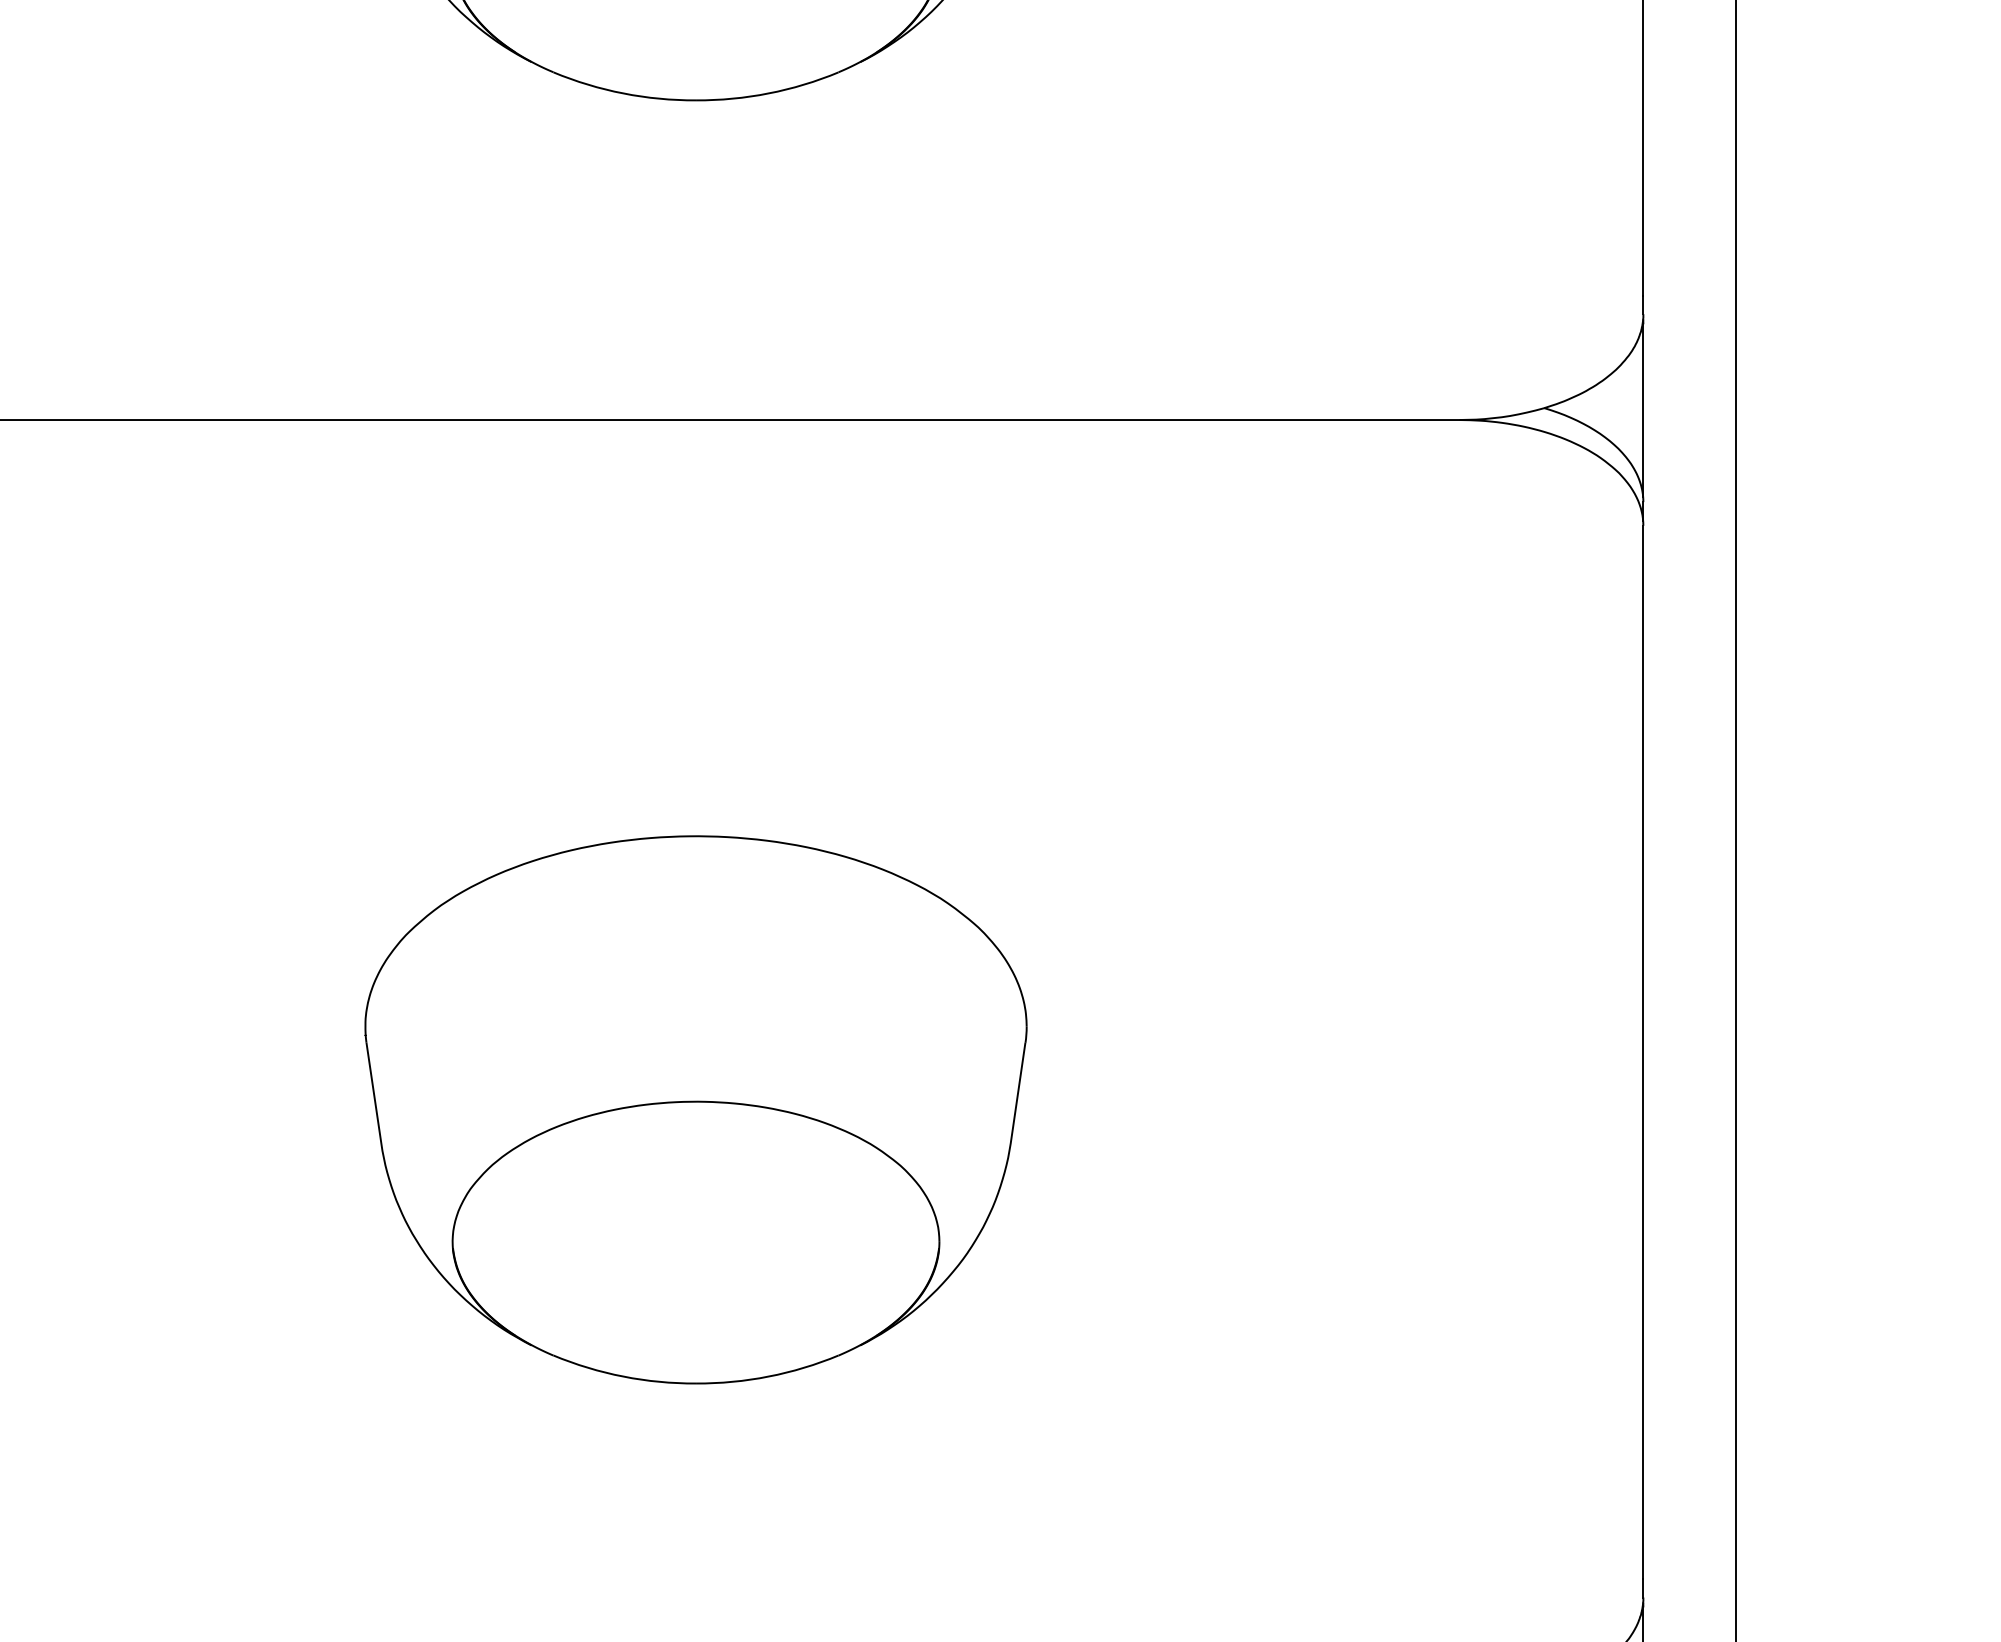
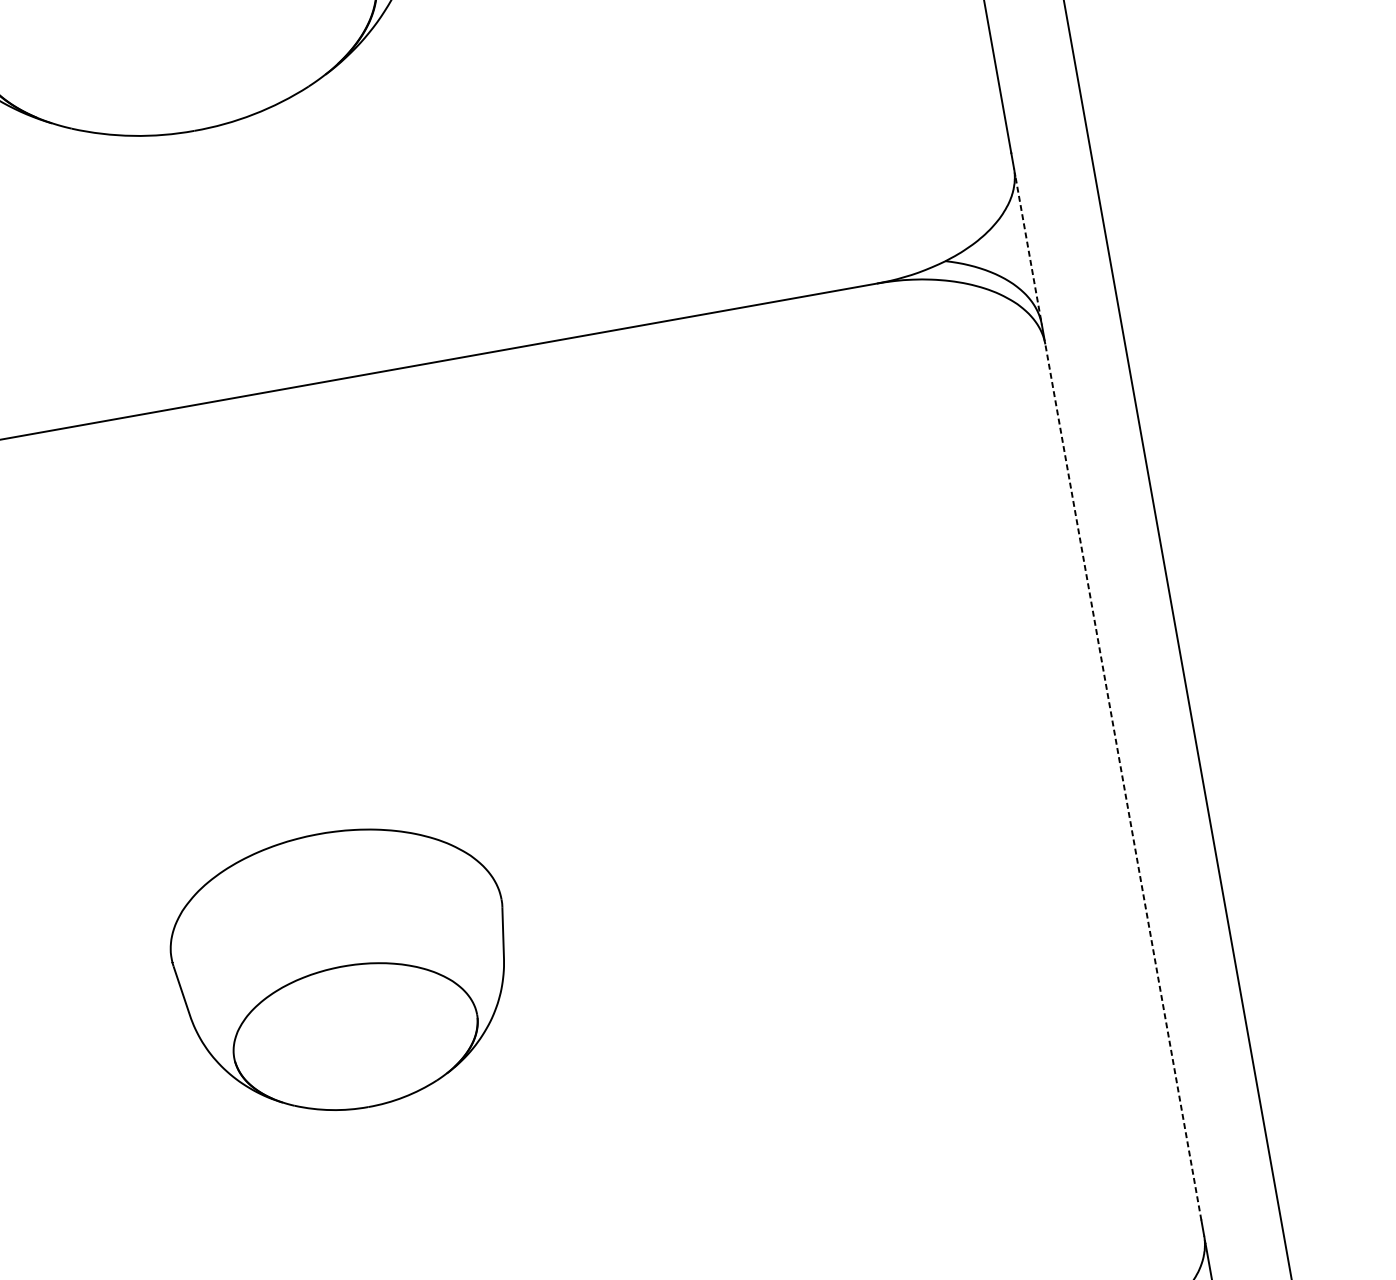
line: (1643, 410) -> (1028, 248), solid -> dashed
line: (1643, 1052) -> (1123, 782), solid -> dashed
part: (695, 1109) -> (343, 970), size x0.6

